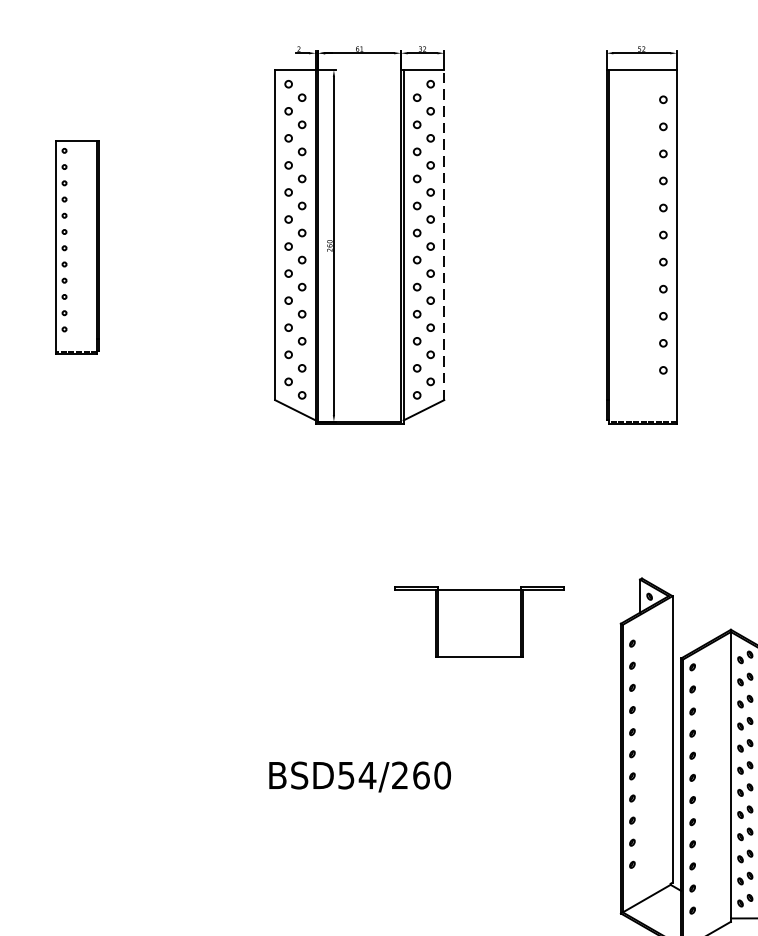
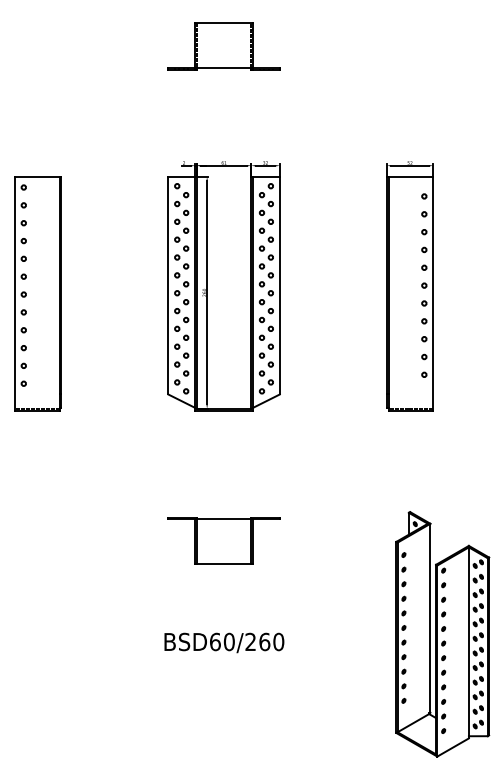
line: (443, 234) -> (279, 285), dashed -> solid
part: (76, 246) -> (37, 293), size x1.67
part: (478, 621) -> (223, 540), moved
text: (357, 774) -> (222, 641), BSD54/260 -> BSD60/260

